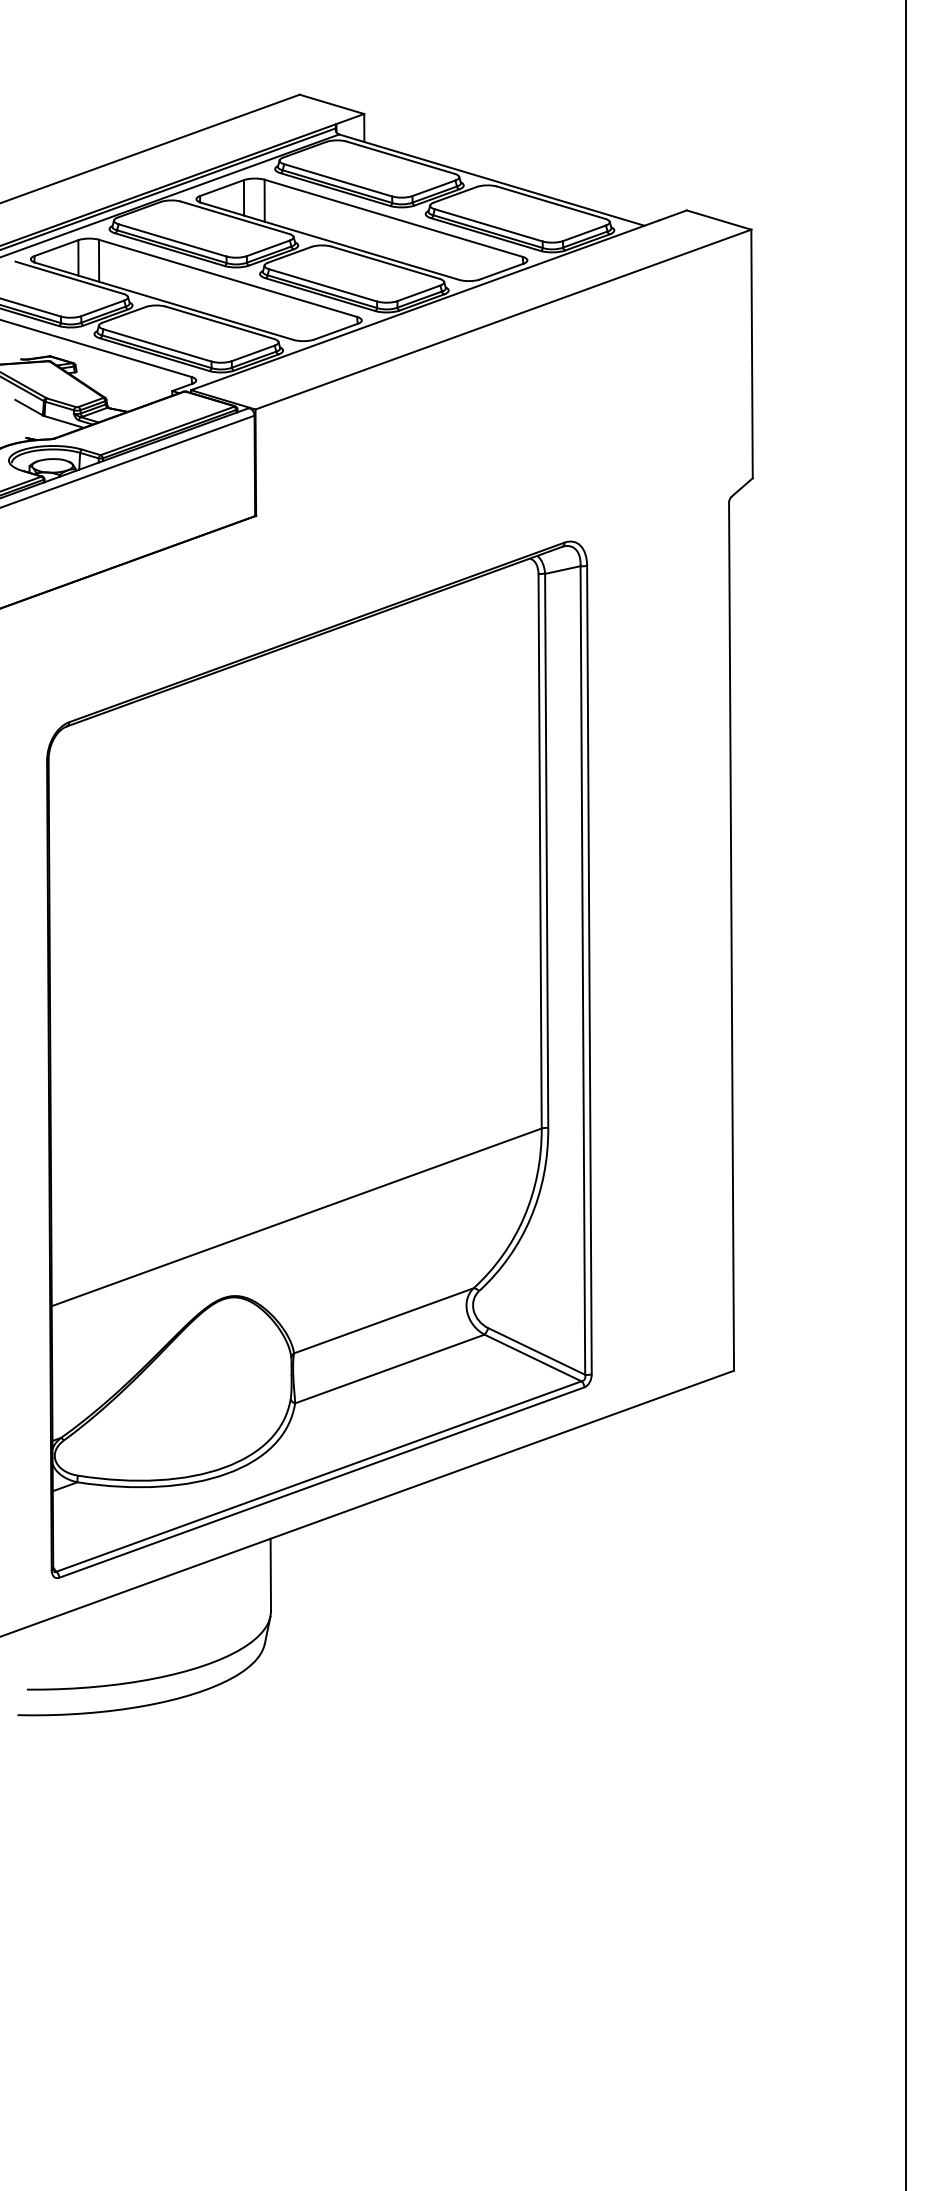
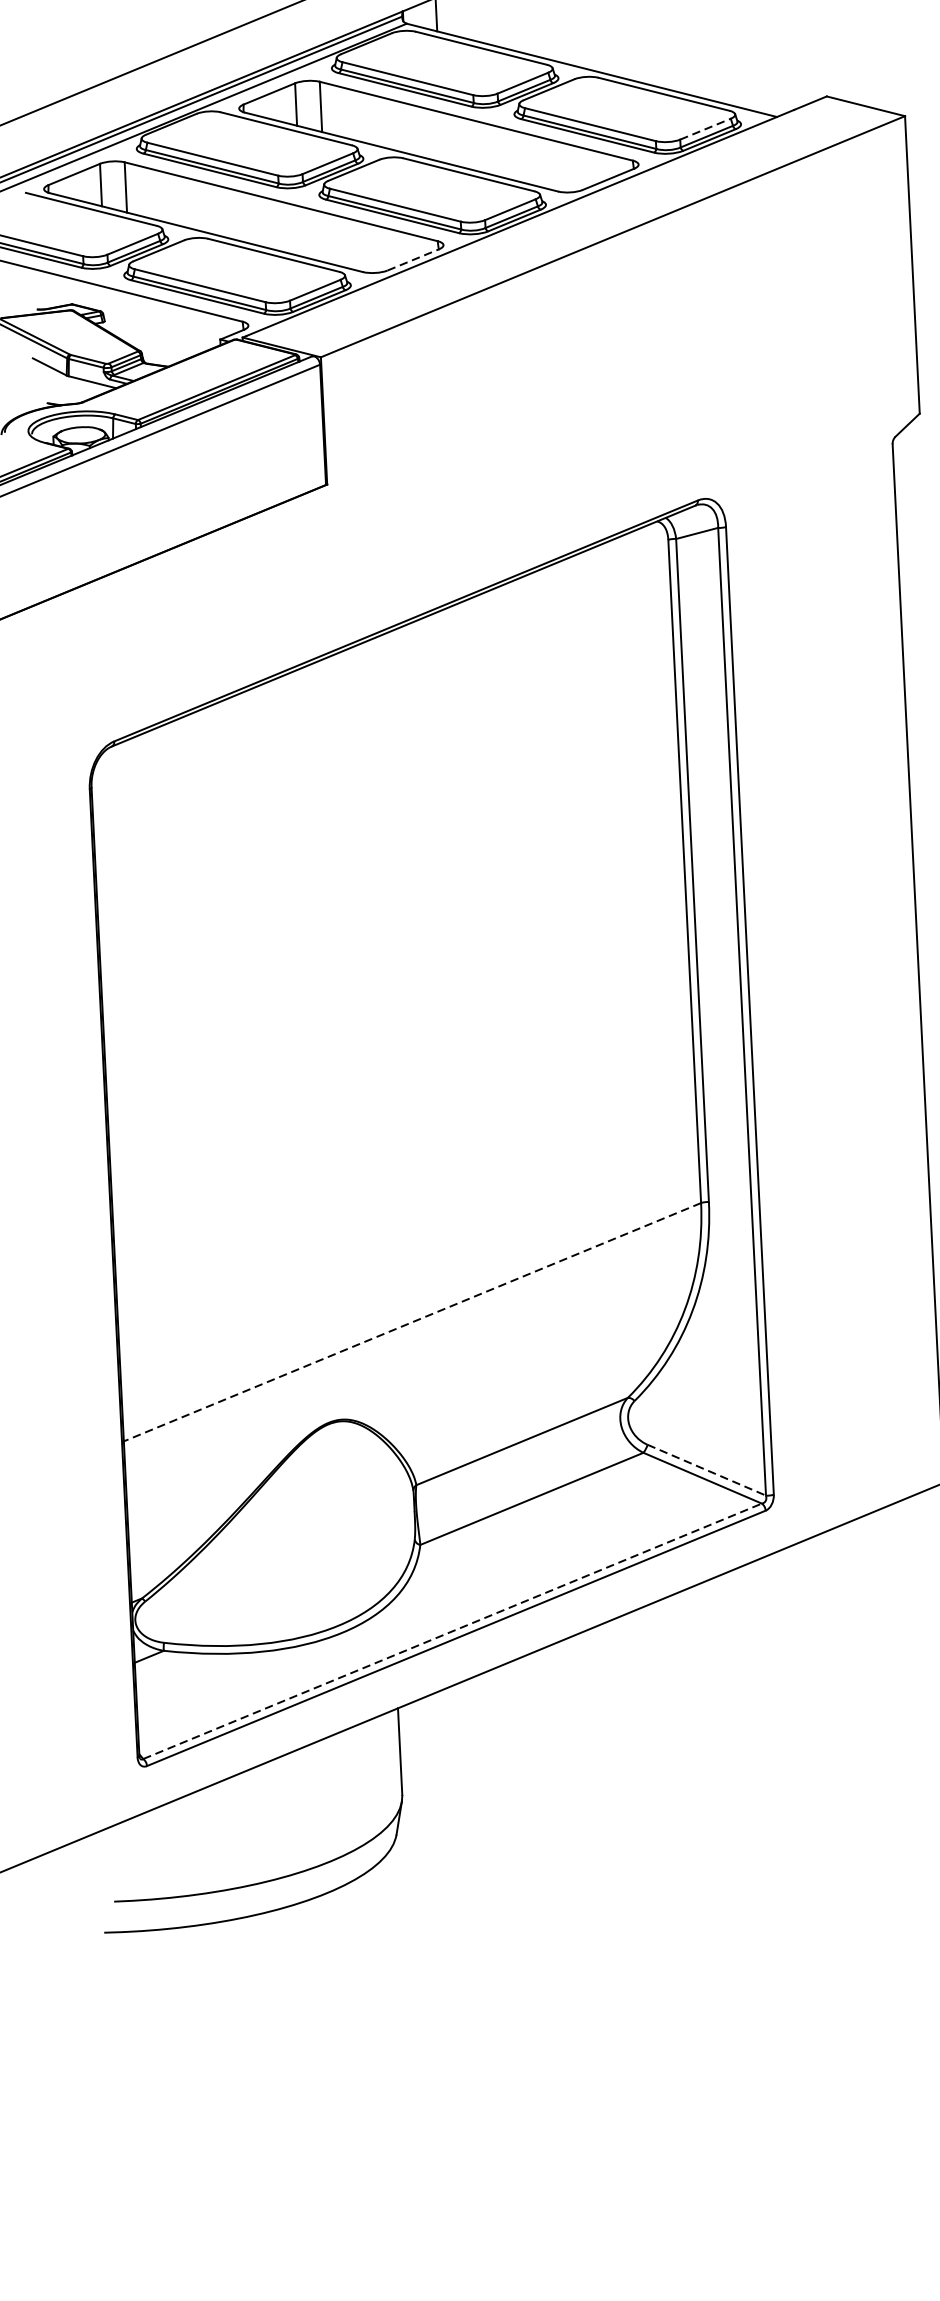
line: (584, 233) -> (705, 129), solid -> dashed
line: (336, 331) -> (413, 259), solid -> dashed
line: (296, 1217) -> (412, 1322), solid -> dashed
line: (536, 1351) -> (706, 1470), solid -> dashed
line: (319, 1476) -> (453, 1631), solid -> dashed

